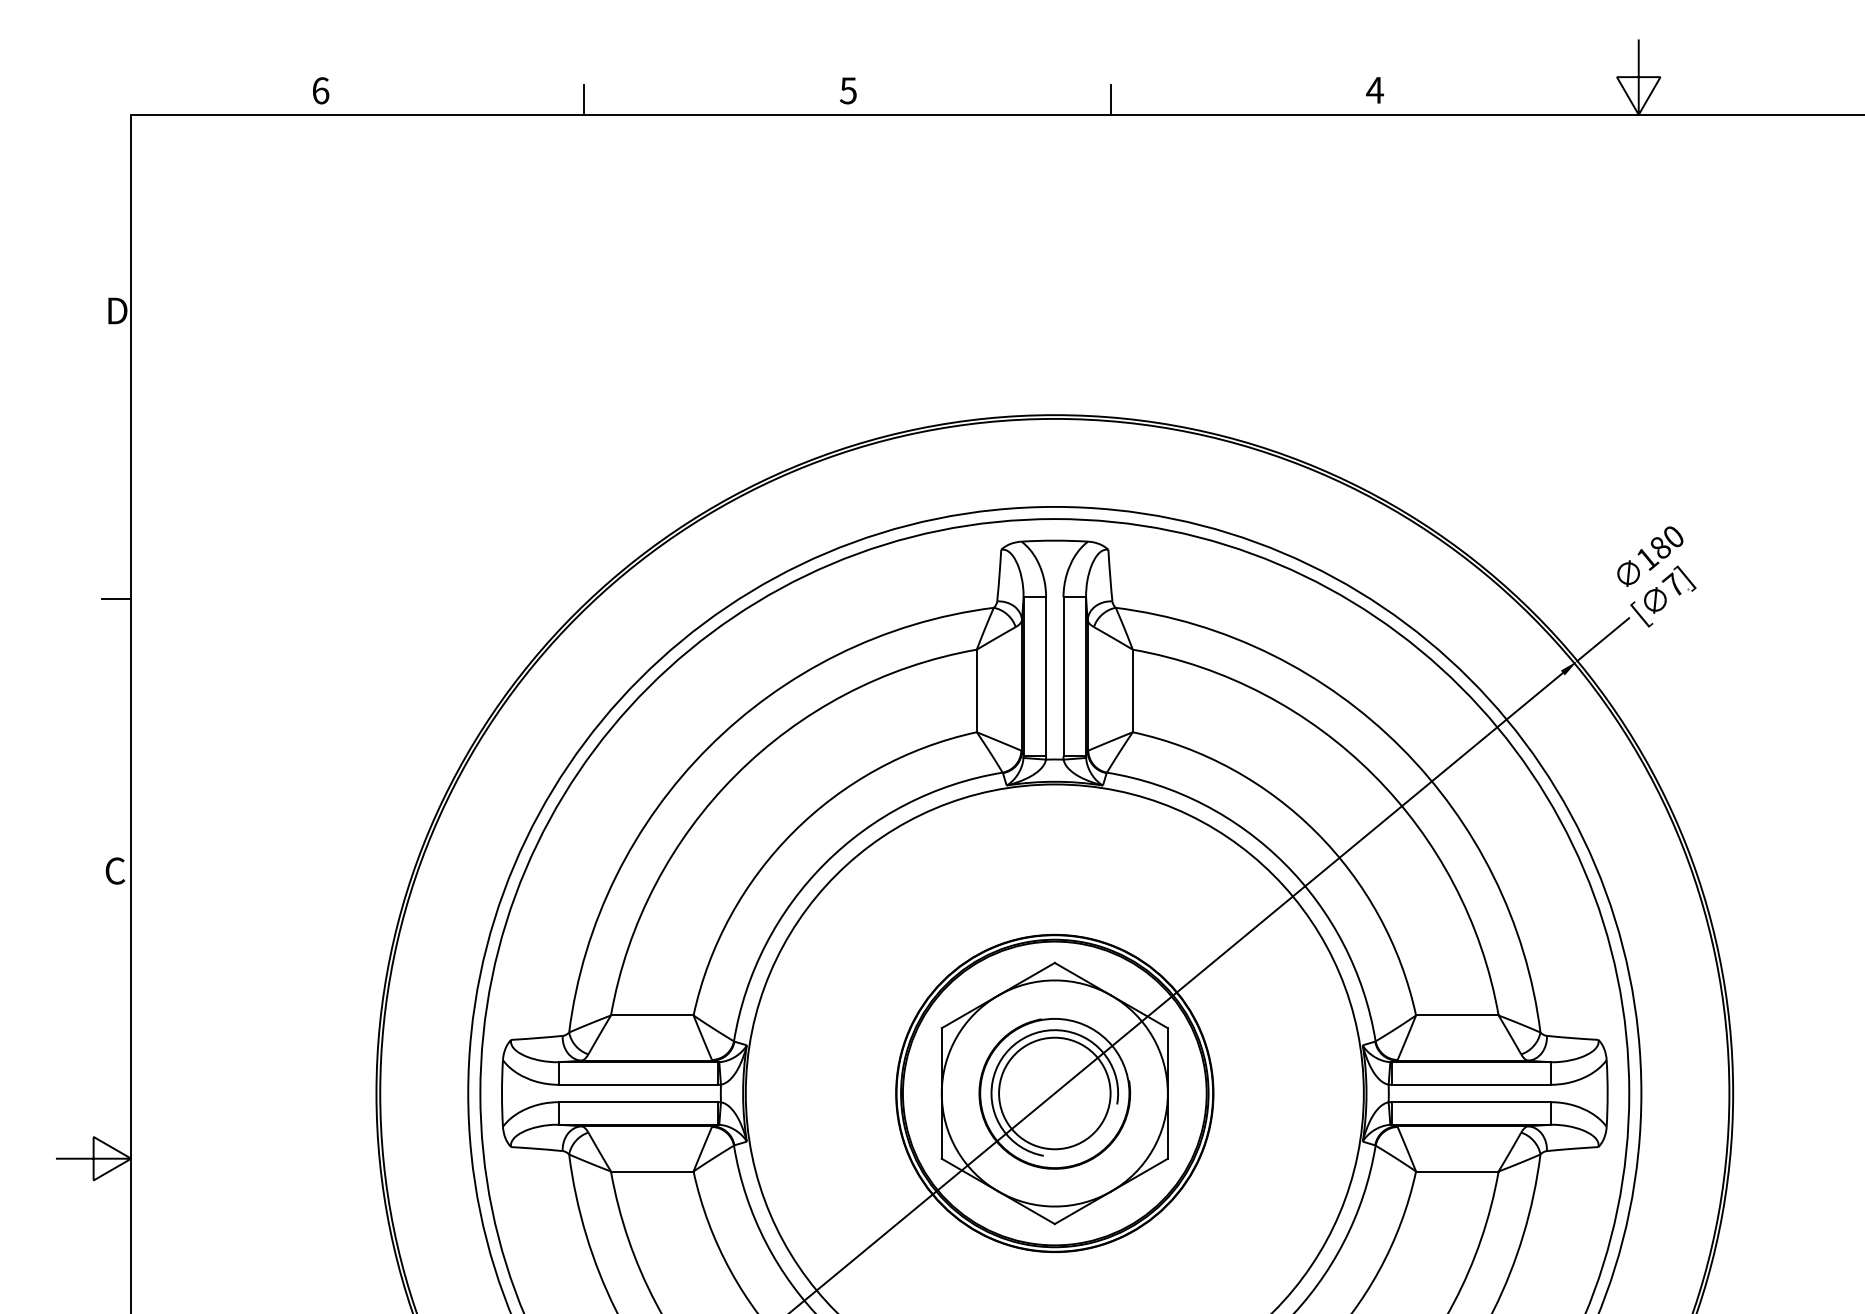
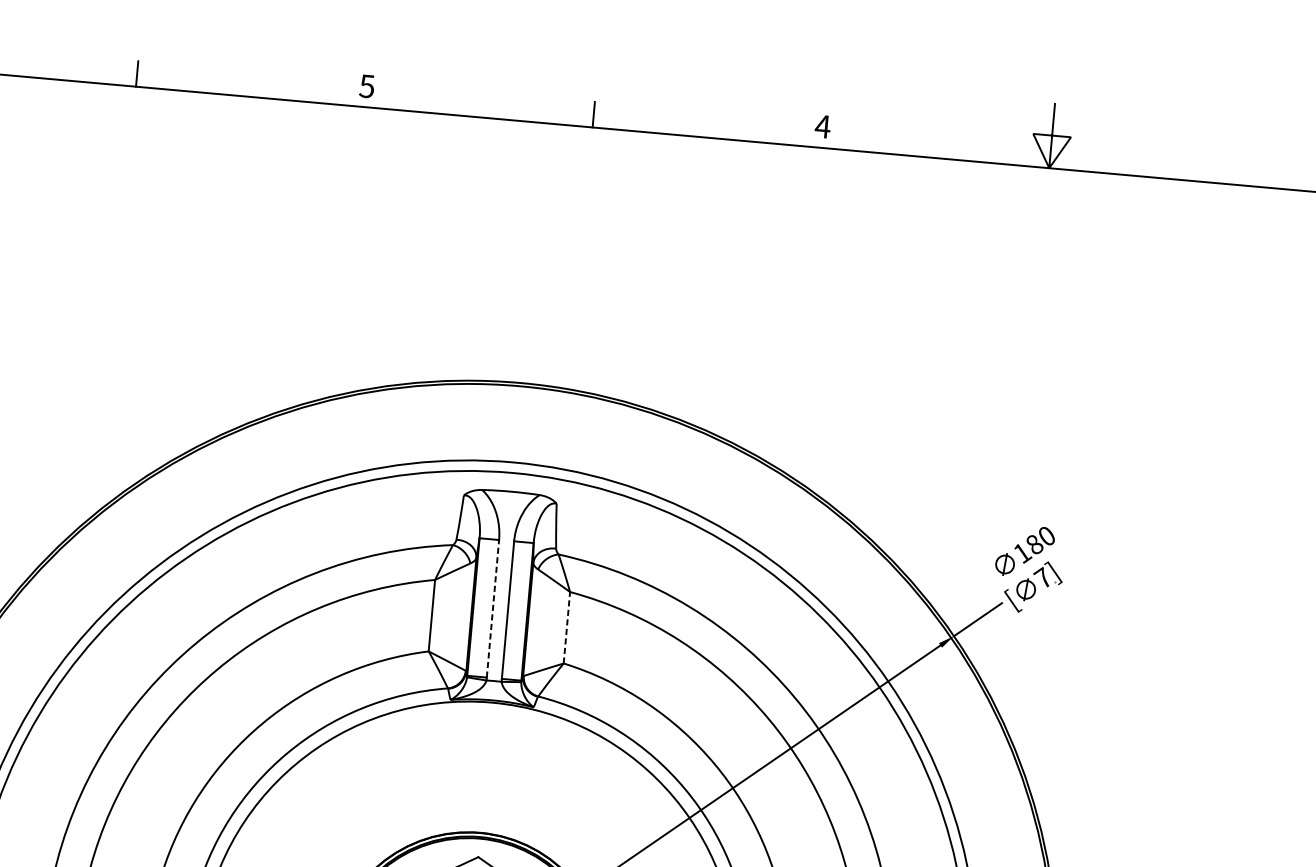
line: (1046, 676) -> (493, 608), solid -> dashed
line: (1132, 690) -> (566, 627), solid -> dashed

